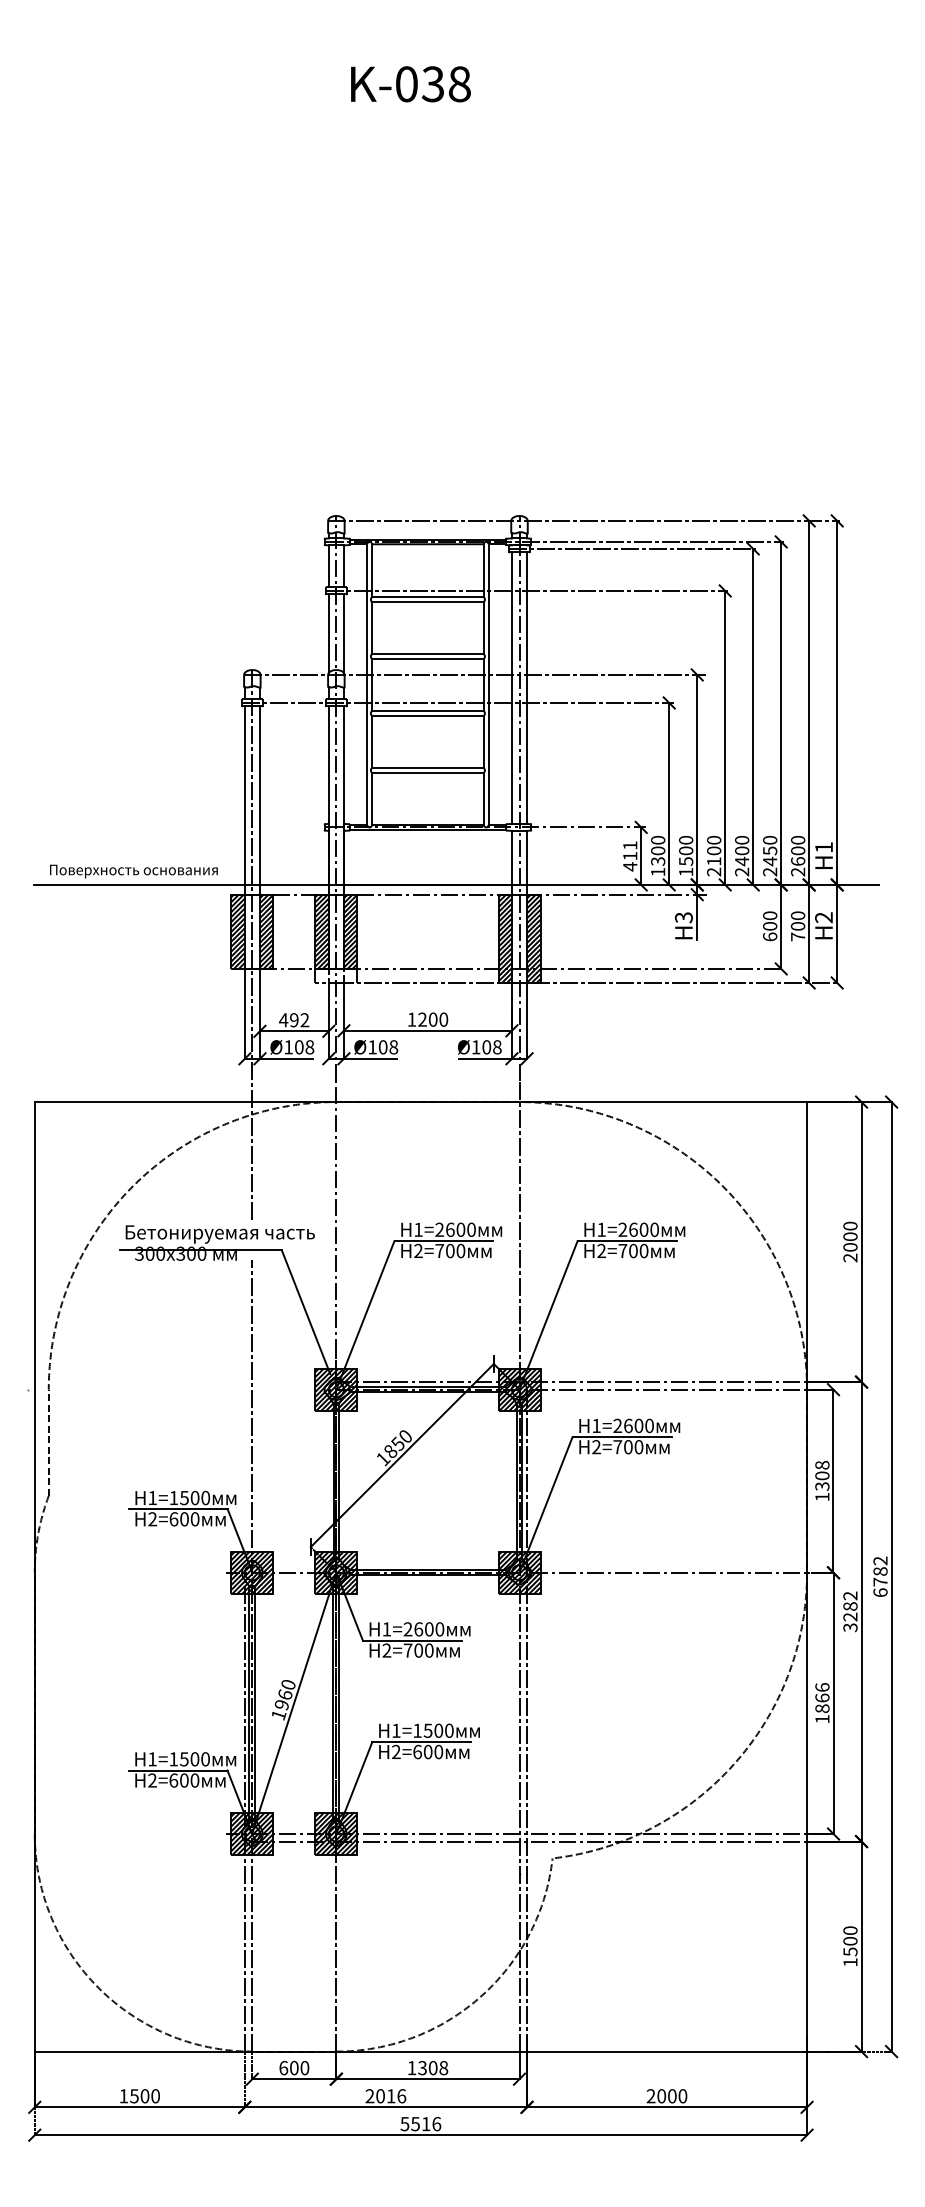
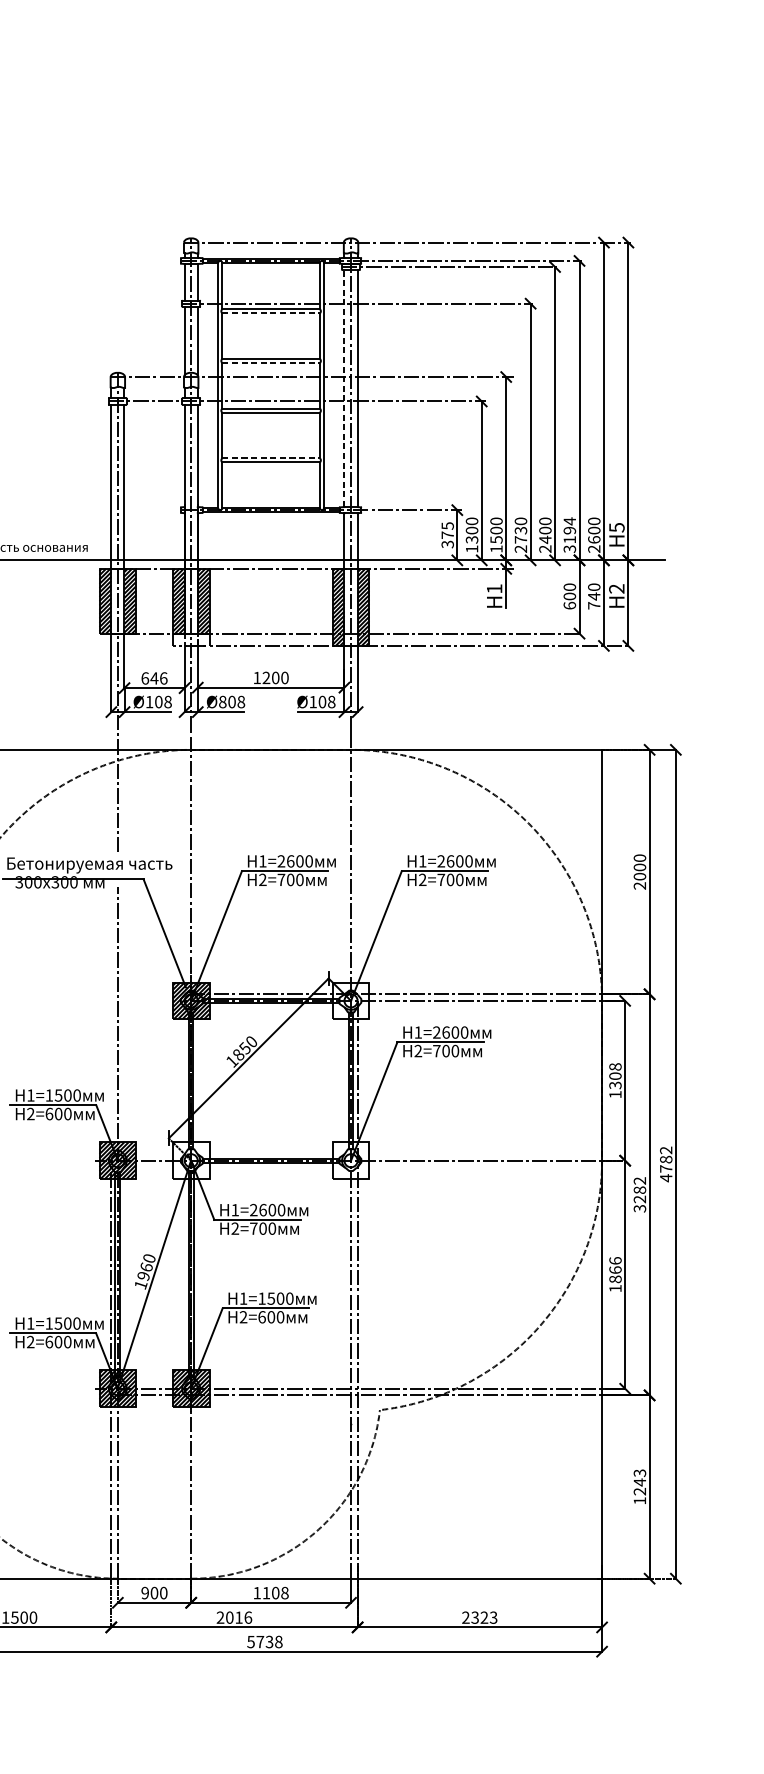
line: (427, 601) -> (270, 312), solid -> dashed
line: (427, 658) -> (270, 362), solid -> dashed
line: (511, 688) -> (344, 388), solid -> dashed
line: (428, 768) -> (271, 458), solid -> dashed
text: (824, 847) -> (617, 527), H1 -> H5
text: (714, 855) -> (521, 534), 2100 -> 2730
text: (770, 855) -> (570, 534), 2450 -> 3194
text: (630, 856) -> (447, 535), 411 -> 375
text: (683, 917) -> (494, 588), H3 -> H1
text: (797, 926) -> (593, 596), 700 -> 740
text: (293, 1020) -> (153, 678), 492 -> 646
text: (372, 1047) -> (222, 702), Ø108 -> Ø808
hatch: (519, 1389) -> (351, 1000), removed
hatch: (336, 1572) -> (191, 1160), removed
hatch: (519, 1572) -> (351, 1160), removed
text: (880, 1592) -> (666, 1177), 6782 -> 4782
text: (850, 1941) -> (639, 1482), 1500 -> 1243
text: (422, 2067) -> (266, 1592), 1308 -> 1108
text: (283, 2068) -> (145, 1593), 600 -> 900
text: (672, 2096) -> (484, 1617), 2000 -> 2323
text: (426, 2124) -> (269, 1642), 5516 -> 5738

